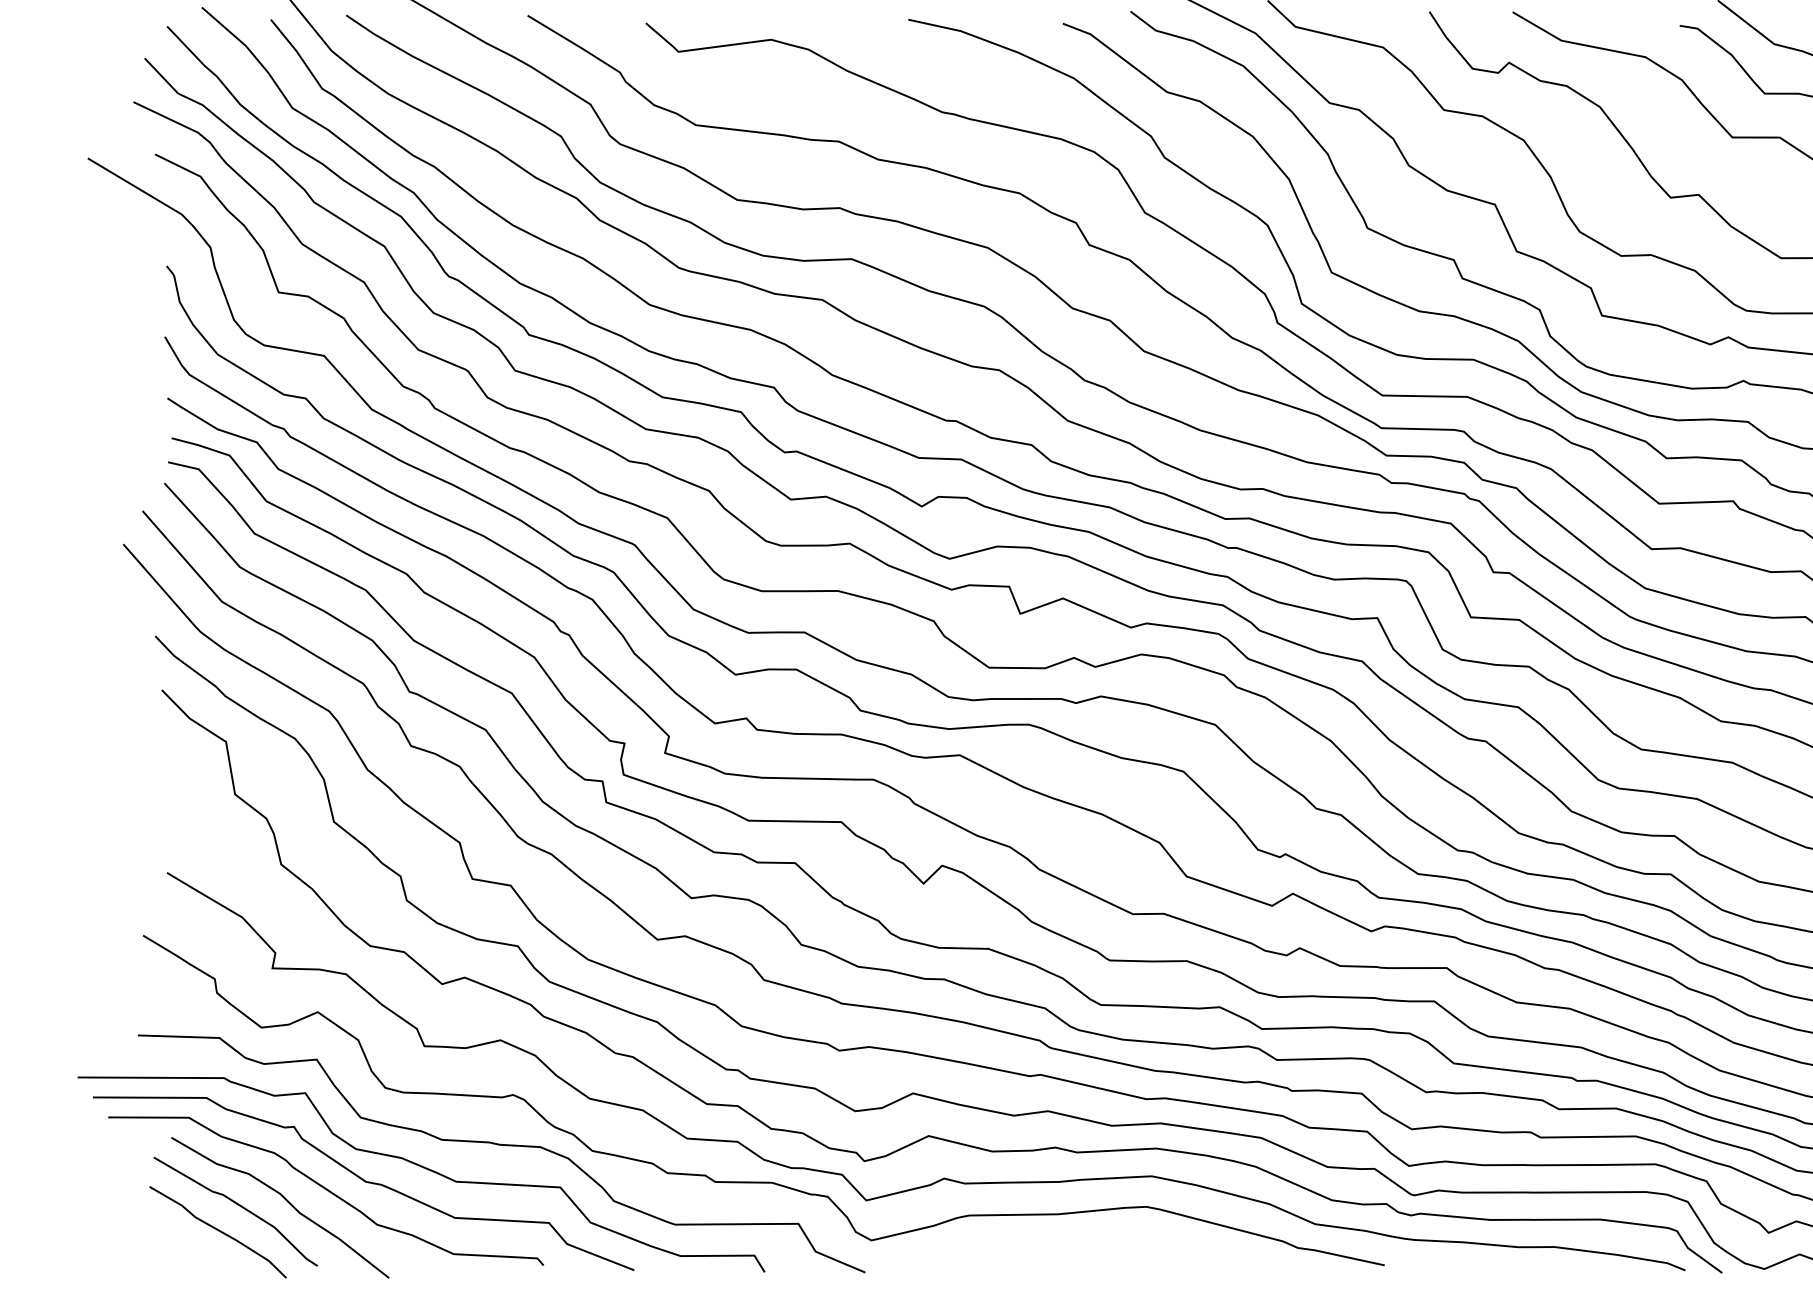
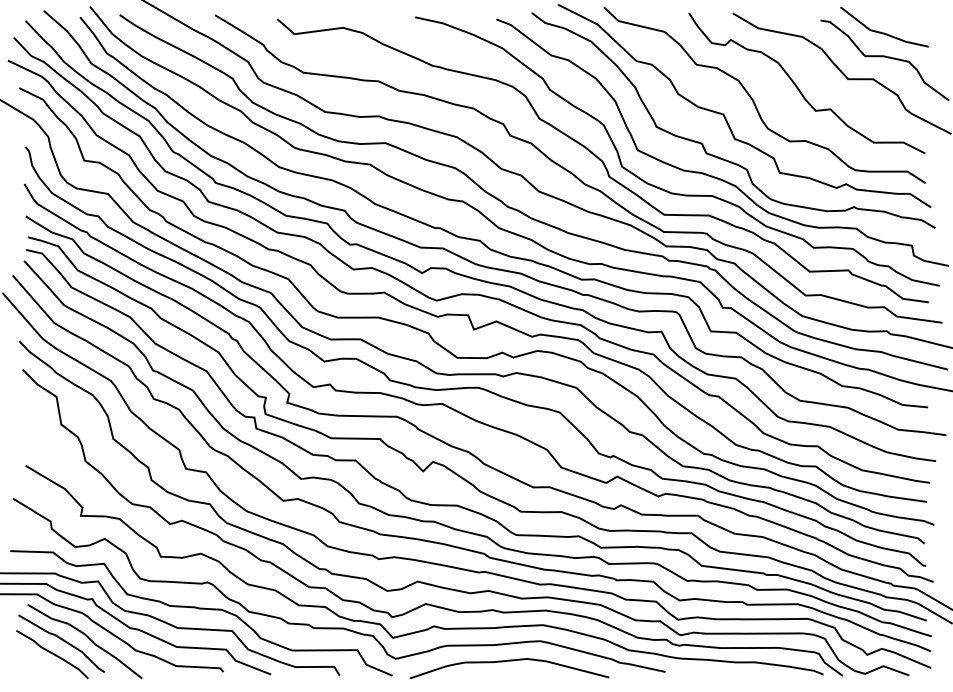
curve: (1087, 1245) -> (509, 661), added

